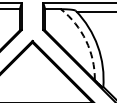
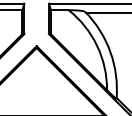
arc: (86, 40) -> (97, 45), dashed -> solid

